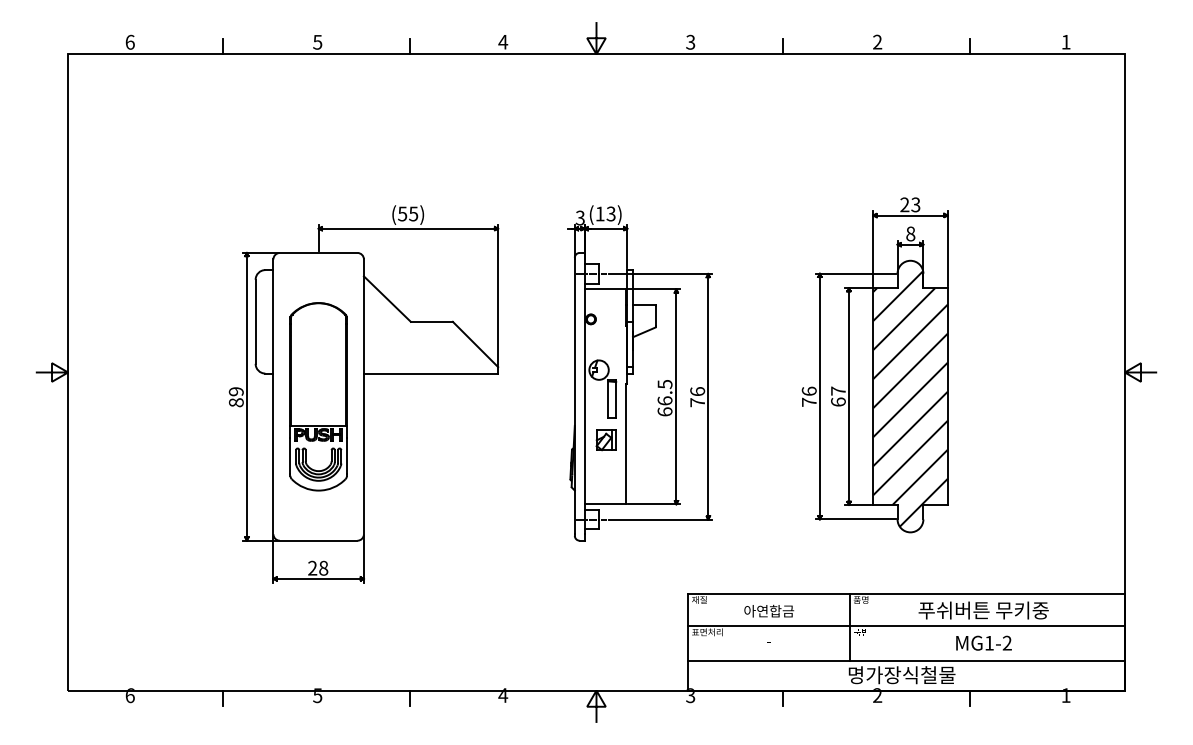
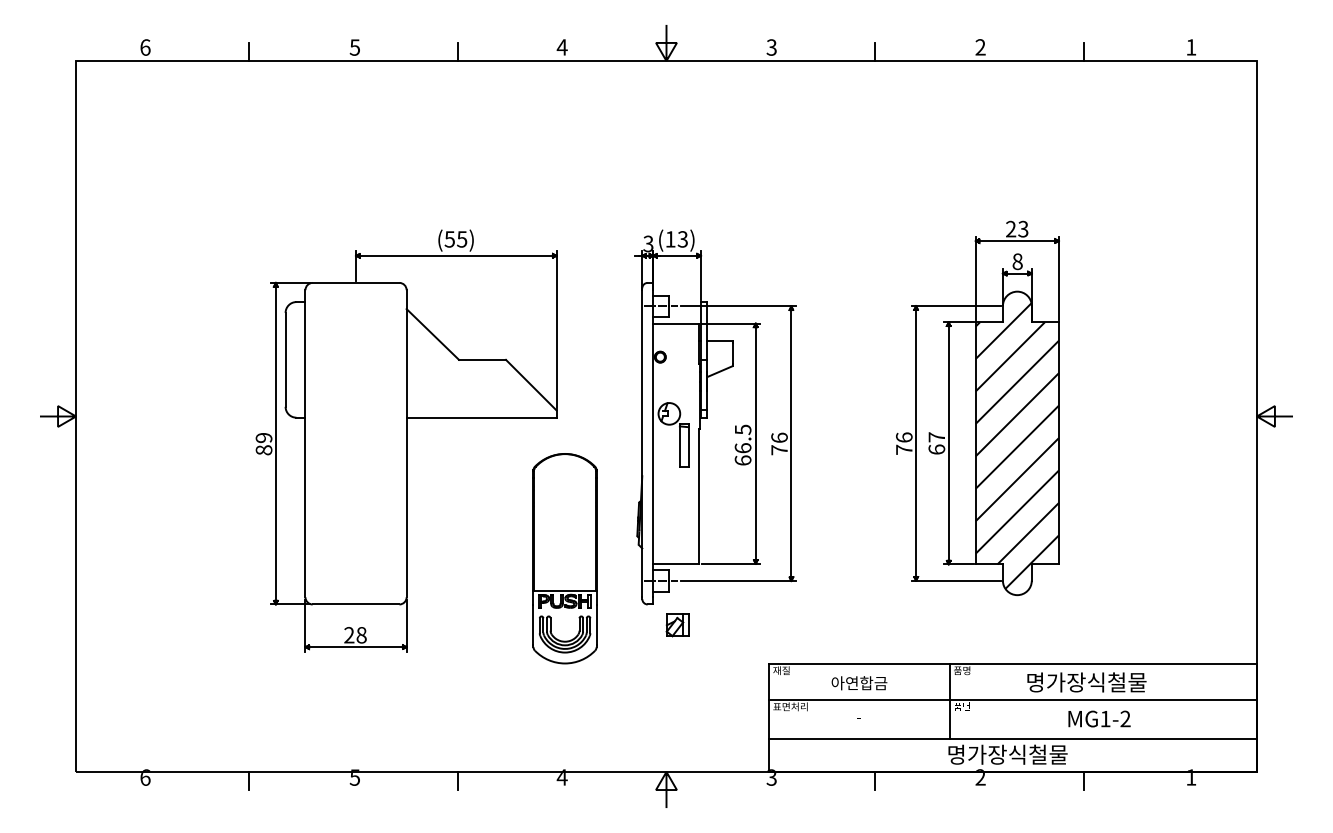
part: (318, 396) -> (564, 558), moved
part: (606, 440) -> (677, 625), moved
text: (983, 610) -> (1098, 682), 푸쉬버튼 무키중 -> 명가장식철물

